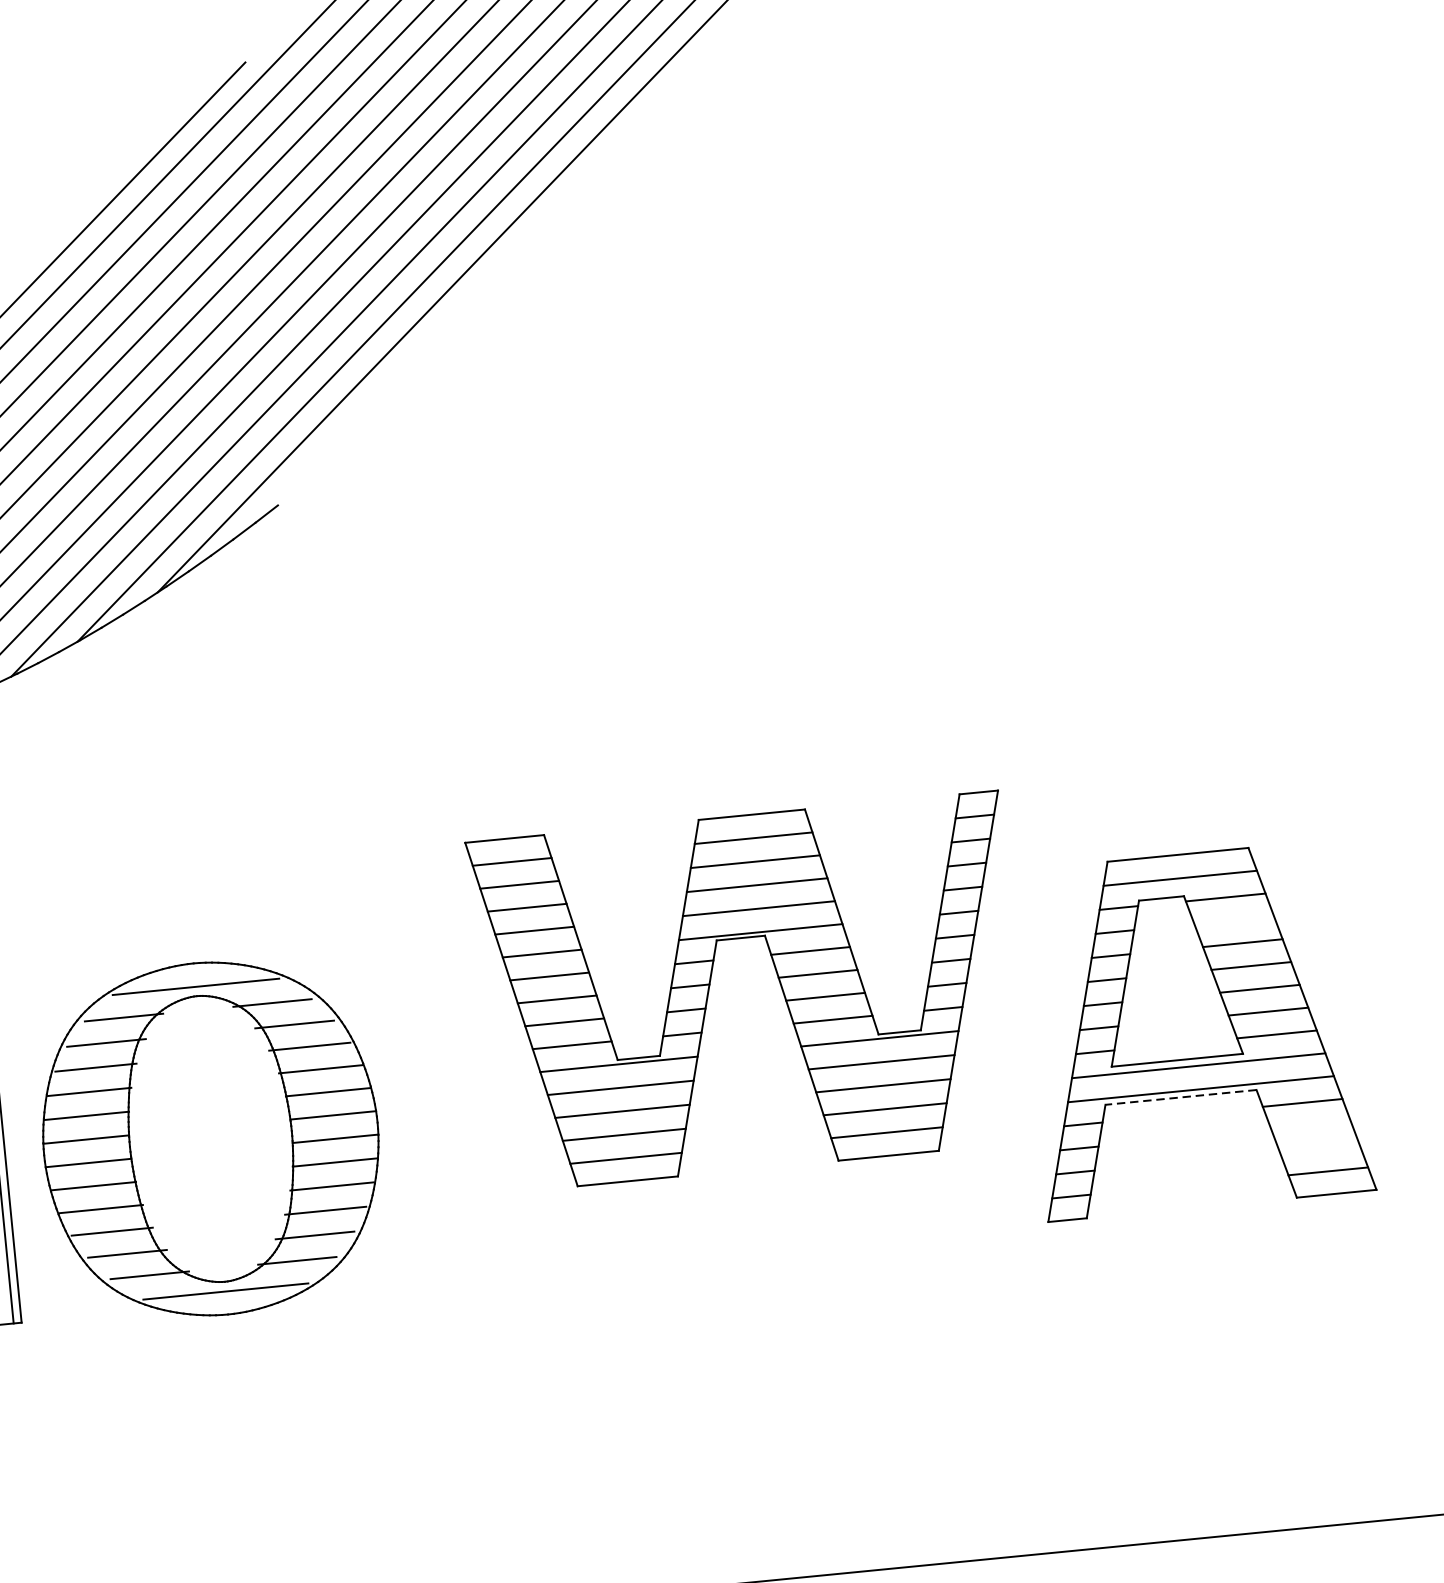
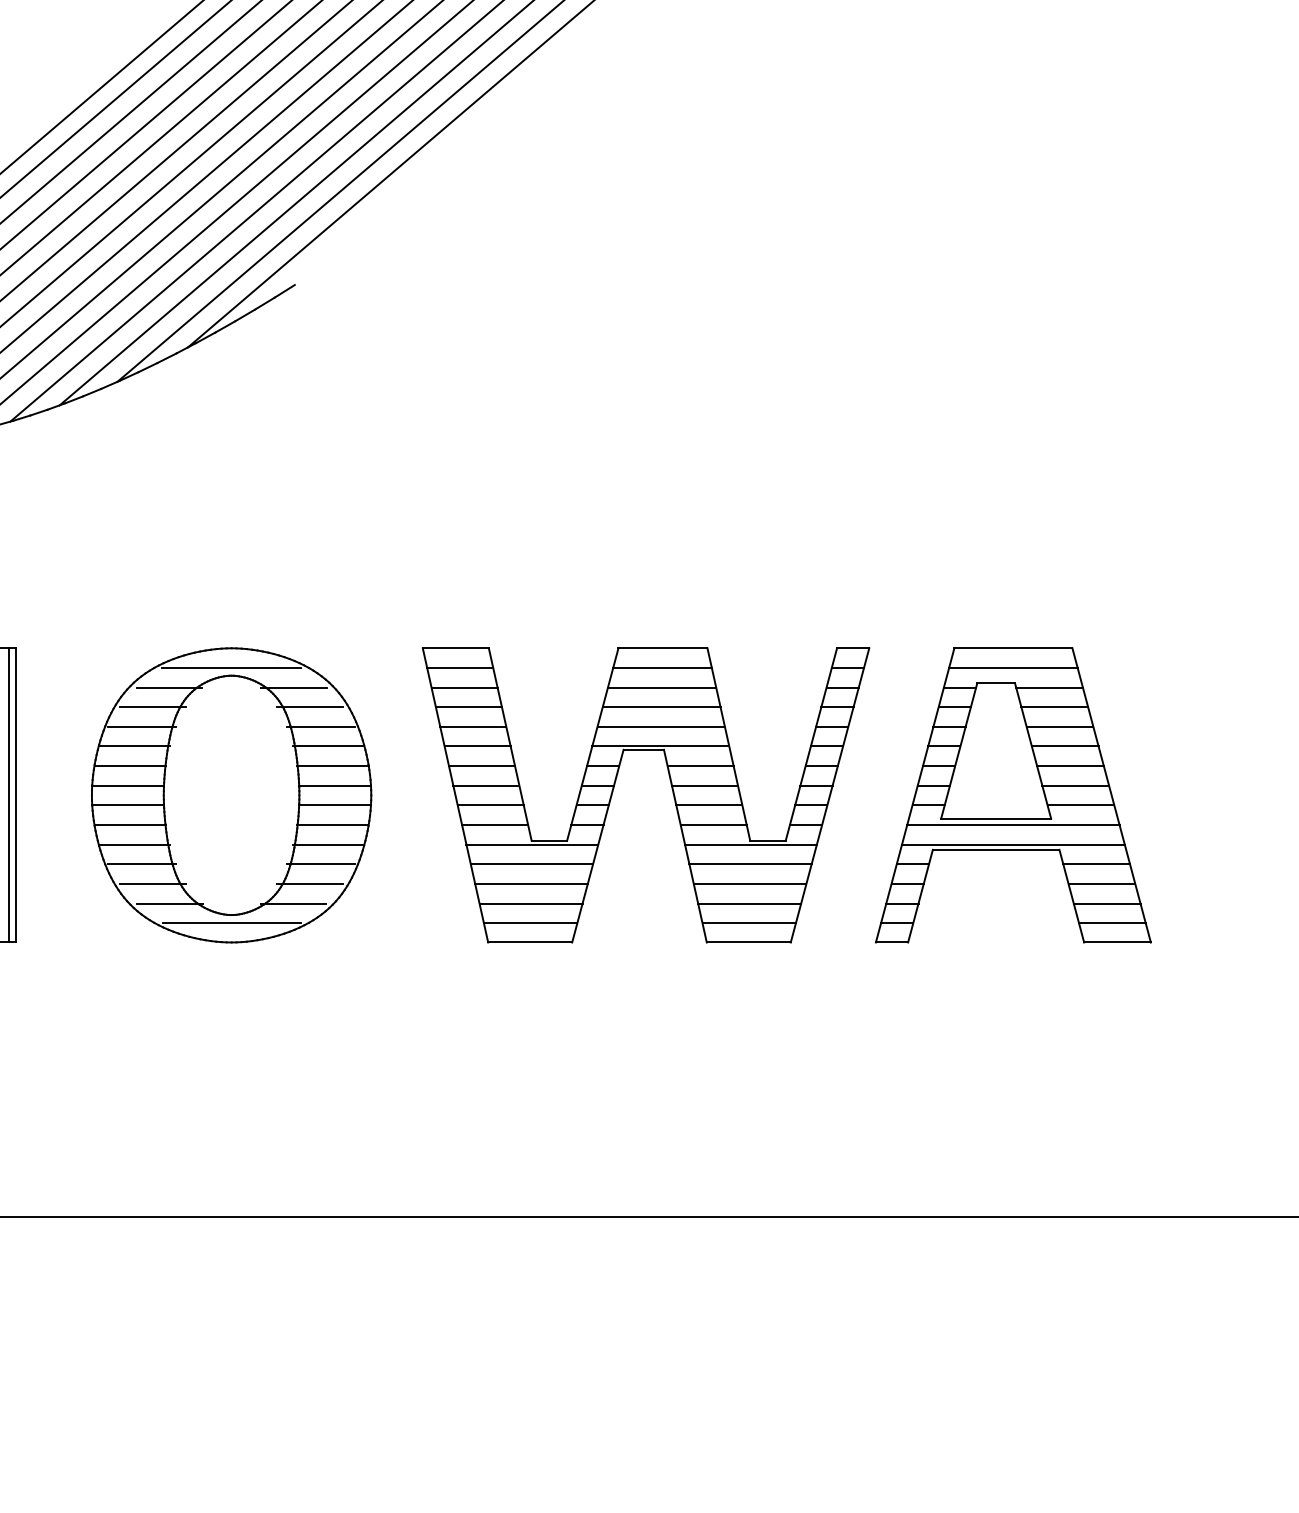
line: (1233, 920) -> (1054, 707), added
part: (778, 982) -> (671, 789), moved
line: (1180, 1097) -> (995, 849), dashed -> solid
line: (1310, 1125) -> (1101, 883), added
part: (210, 1139) -> (231, 795), moved
line: (1318, 1148) -> (1106, 903), added

